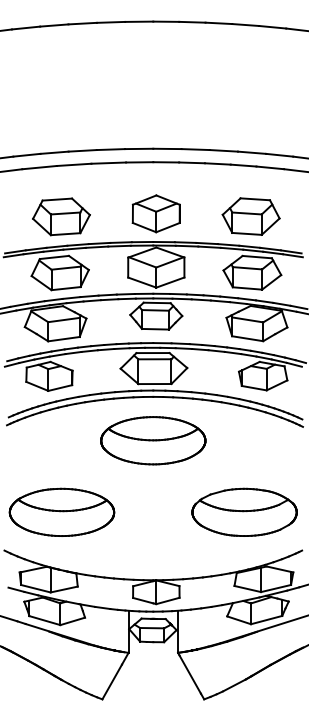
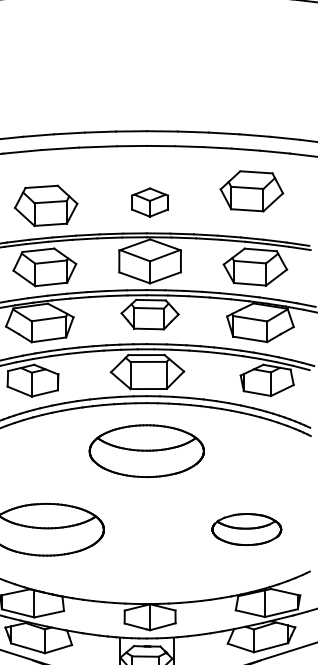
part: (155, 213) -> (149, 202), size x0.7
part: (250, 216) -> (251, 191), moved
part: (244, 511) -> (246, 528), size x0.6

